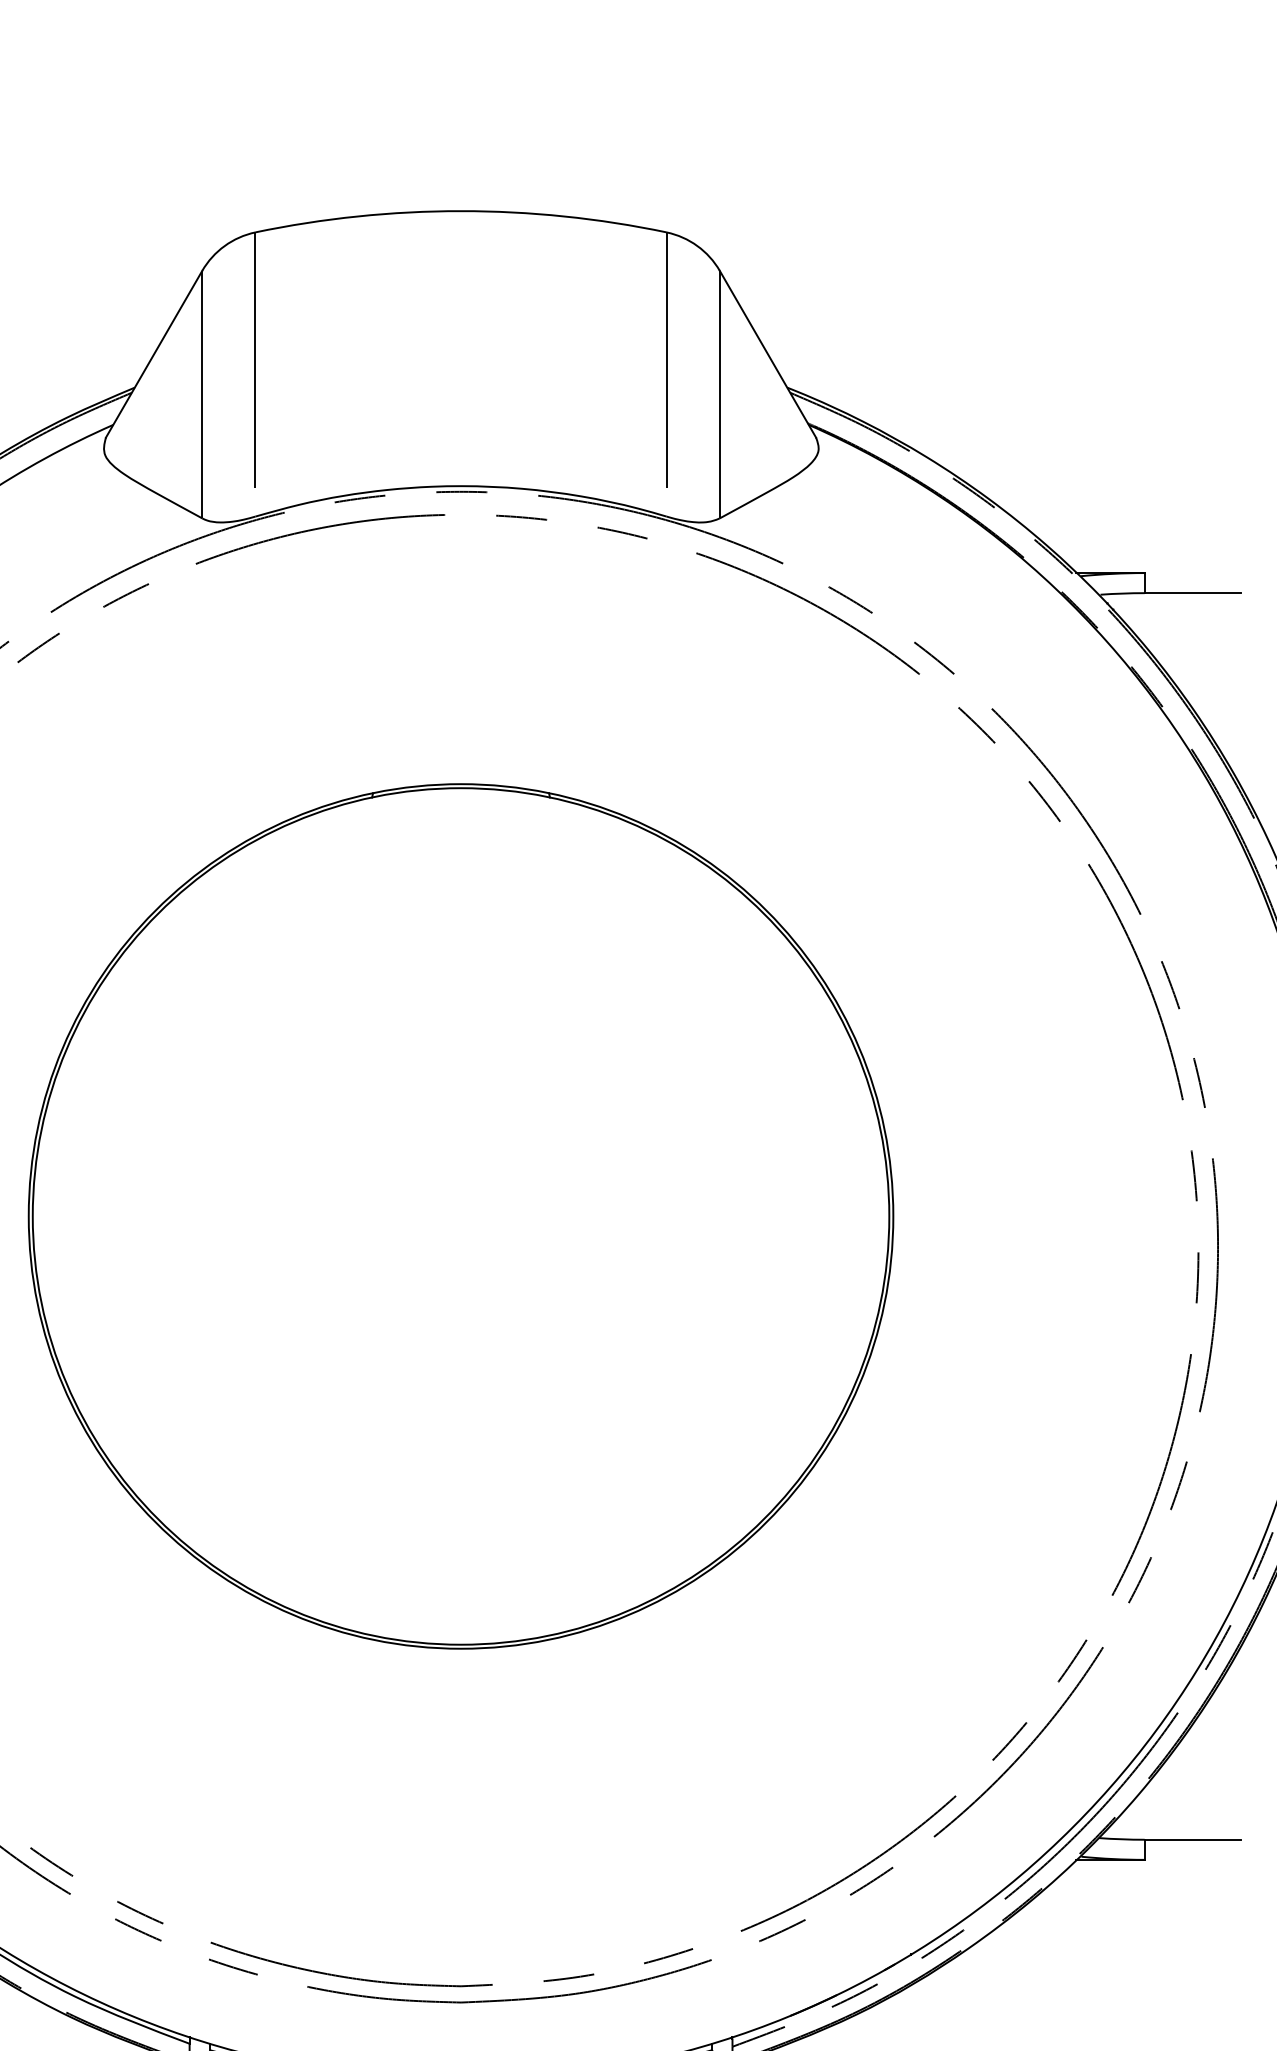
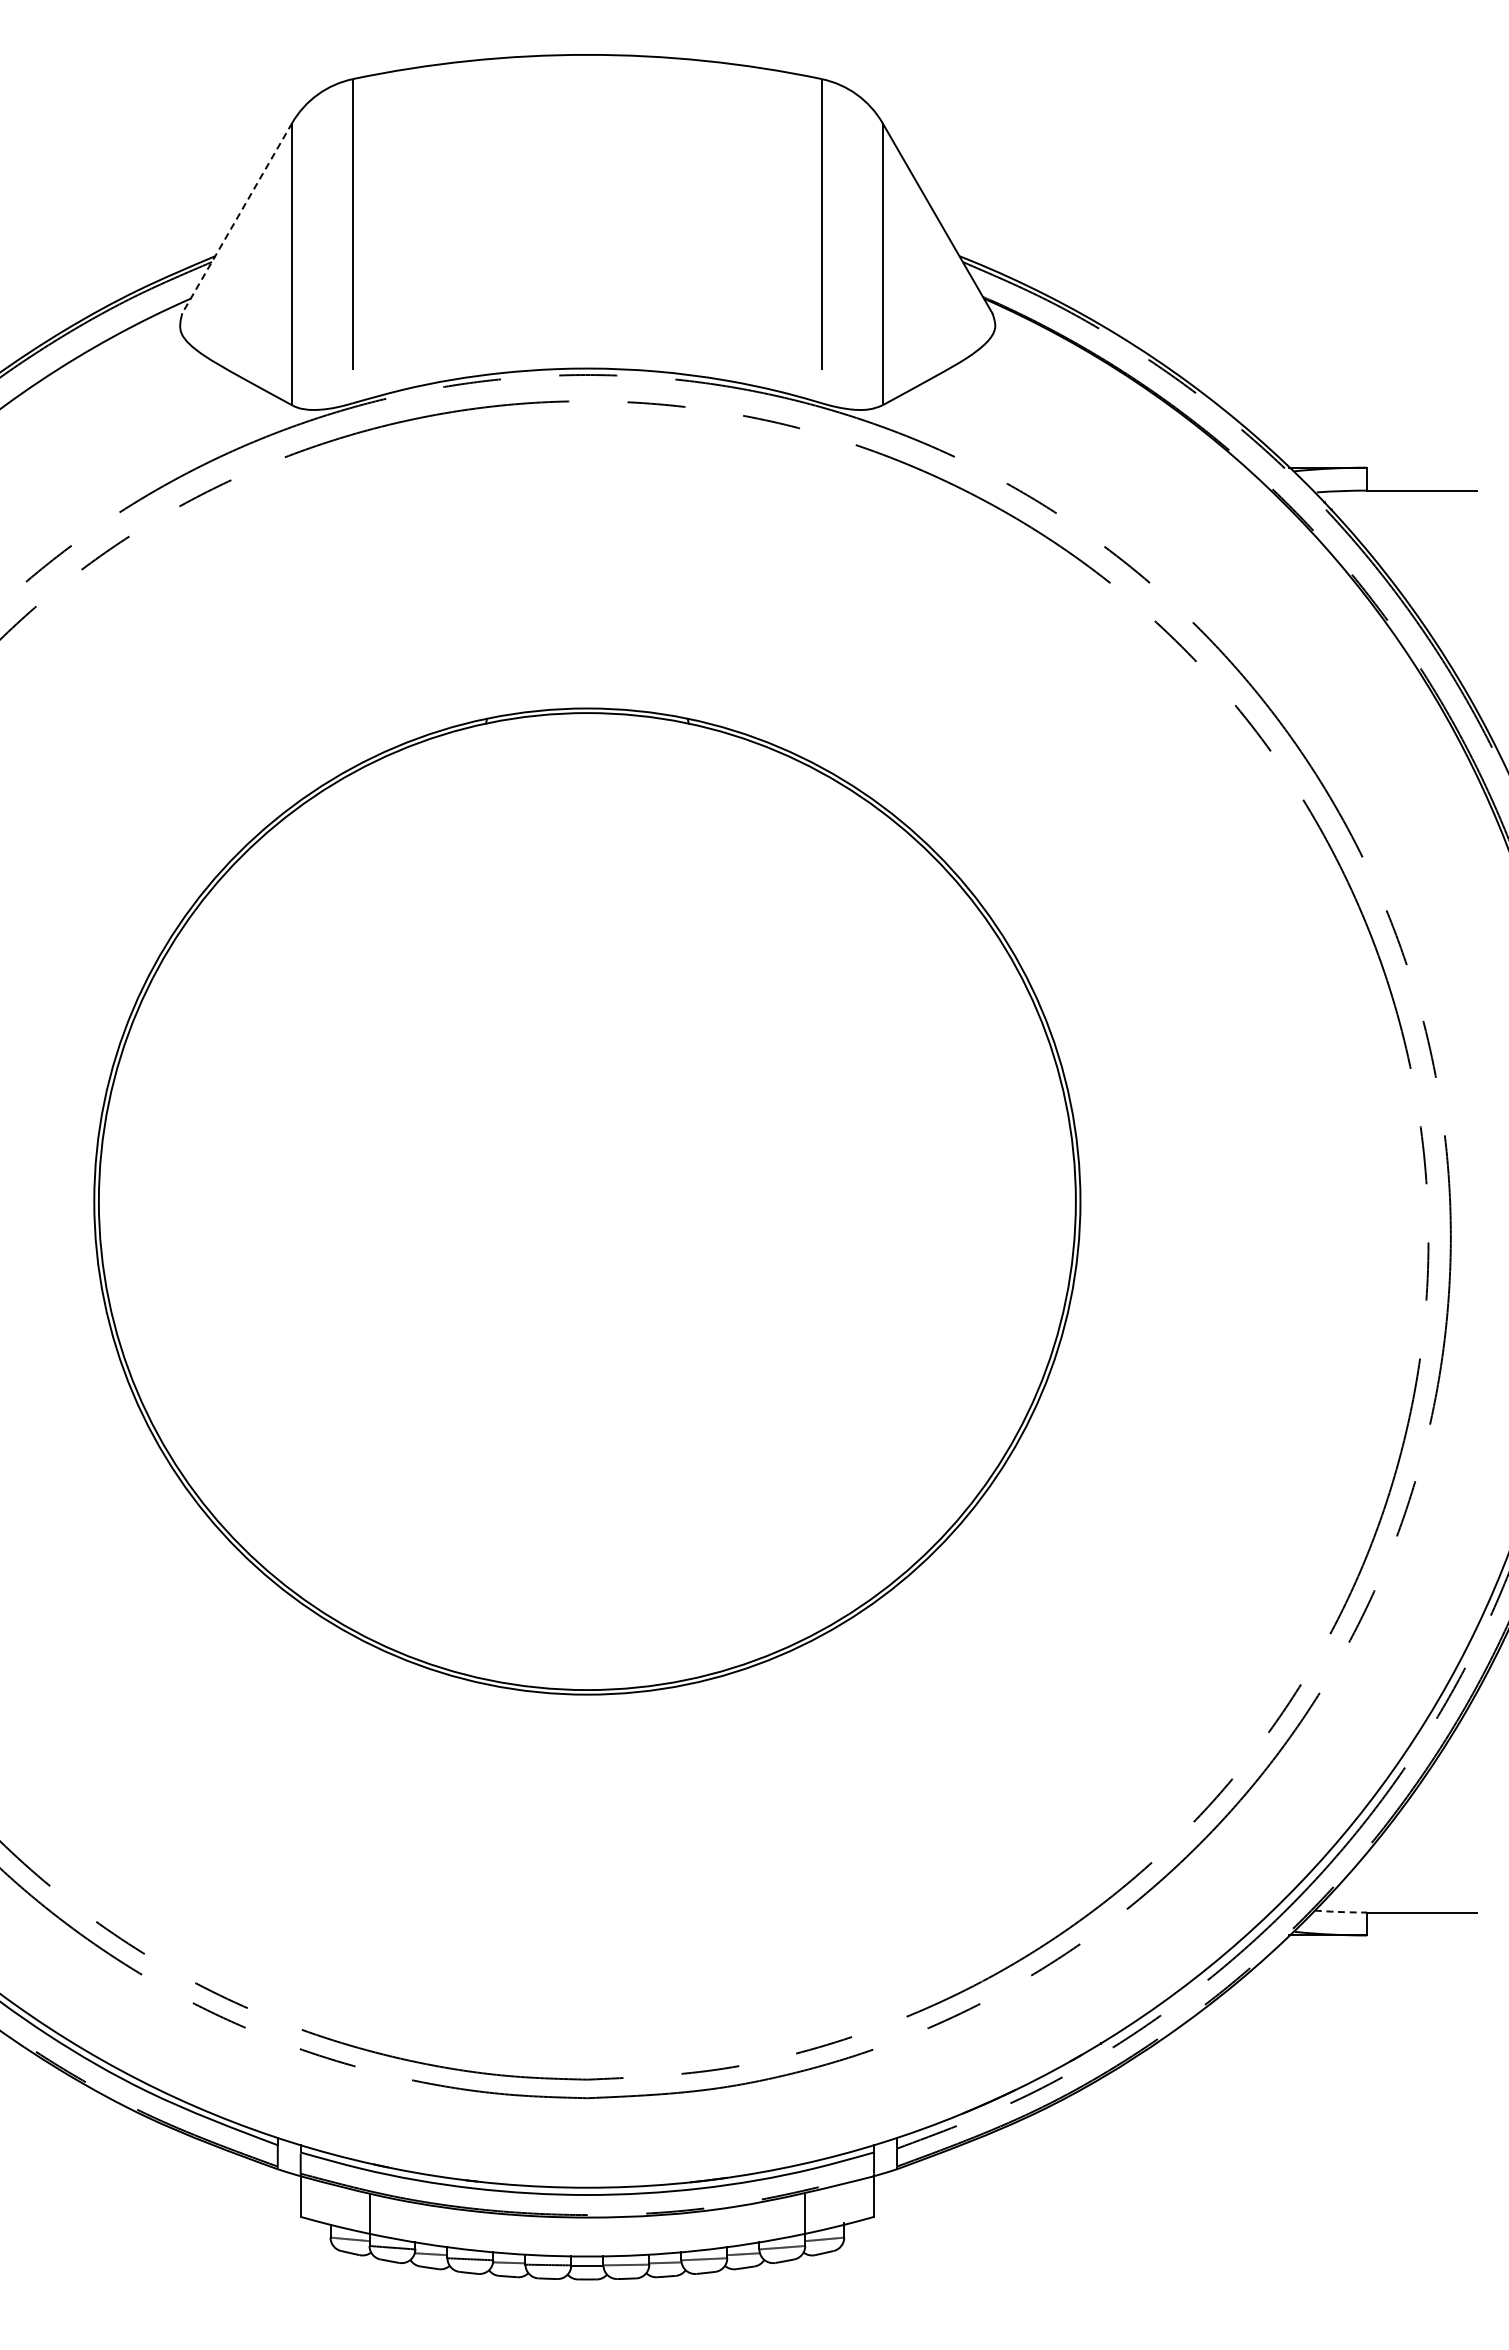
line: (154, 354) -> (237, 218), solid -> dashed
arc: (1122, 1839) -> (1341, 1912), solid -> dashed

